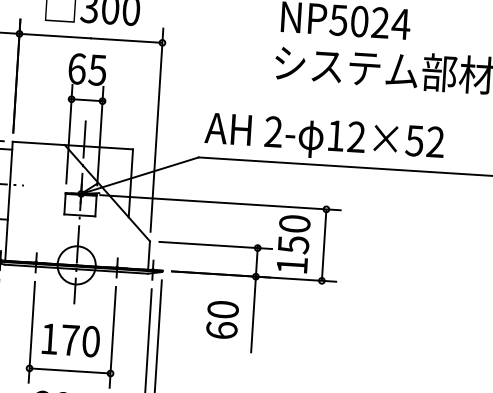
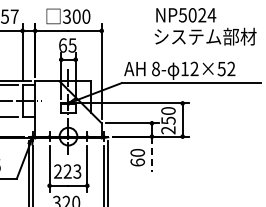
text: (272, 130) -> (155, 68), 2- -> 8-
text: (292, 265) -> (168, 130), 150 -> 250
line: (252, 314) -> (151, 154), solid -> dashed
text: (69, 340) -> (67, 171), 170 -> 223

